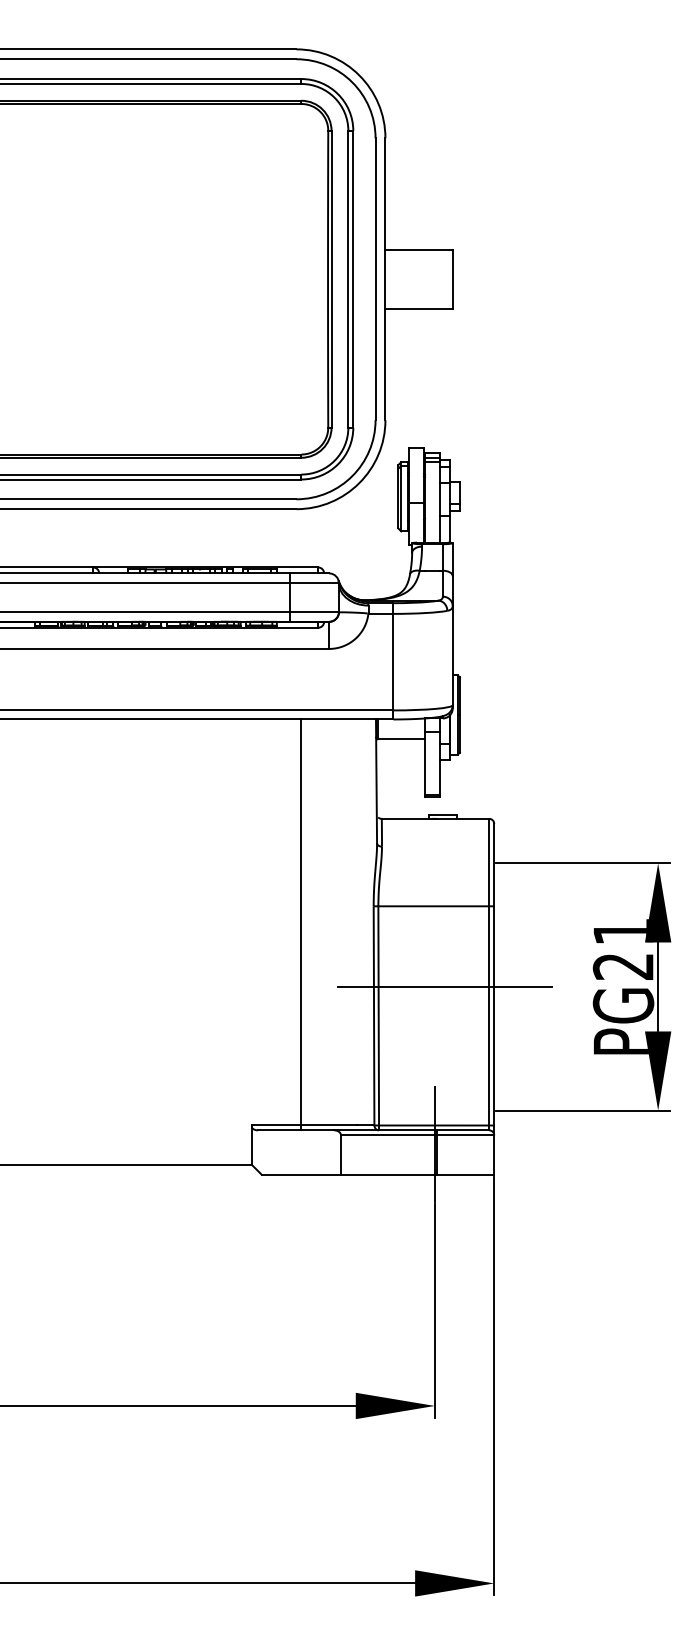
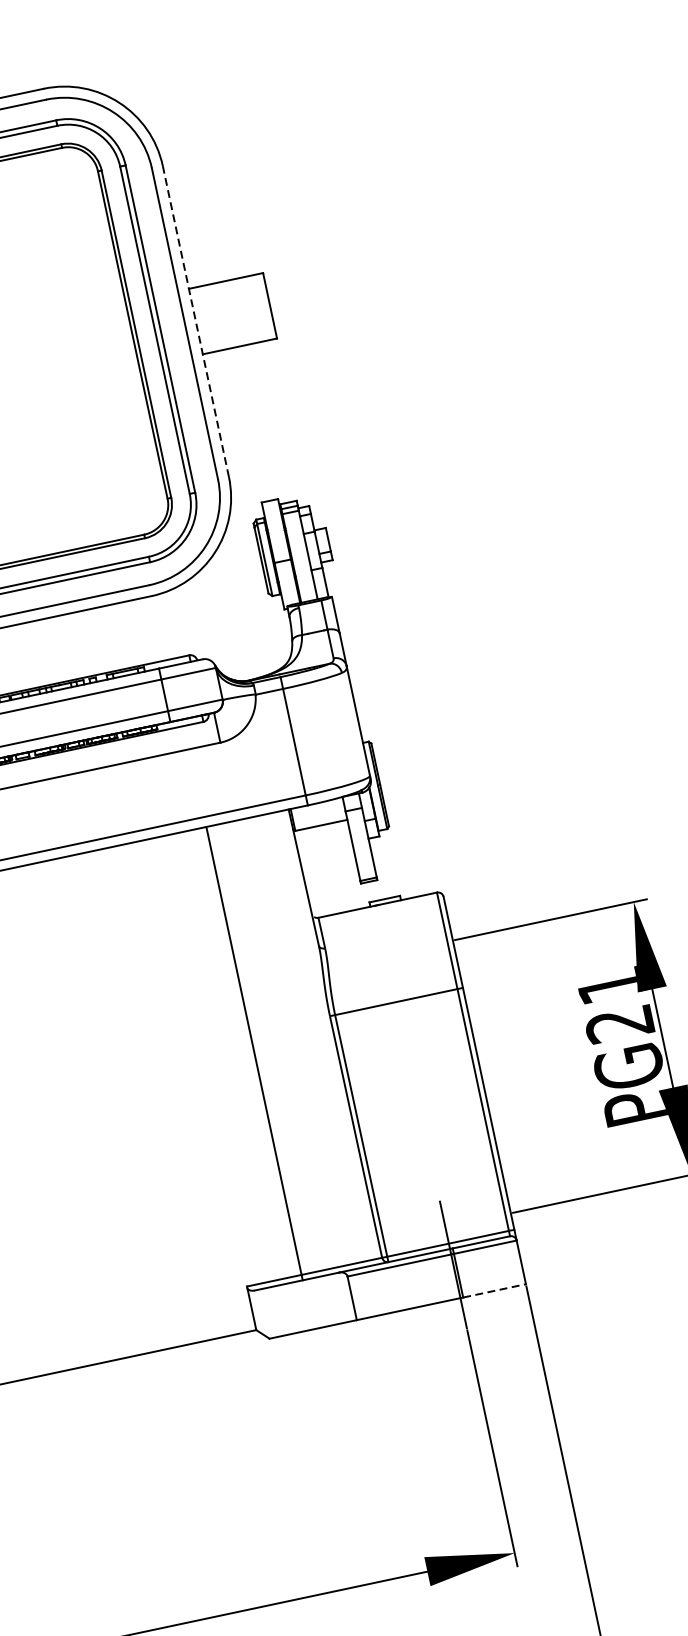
line: (385, 279) -> (196, 321), solid -> dashed
line: (444, 986) -> (426, 1088), removed
line: (466, 1174) -> (495, 1290), solid -> dashed

